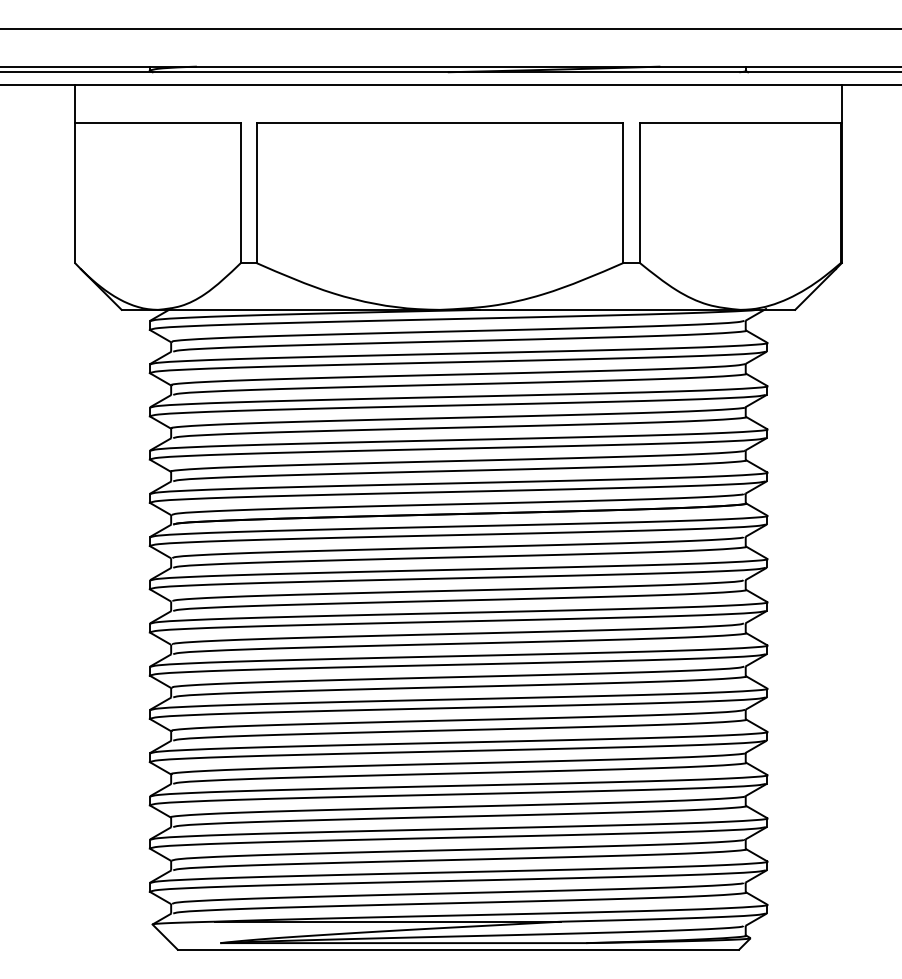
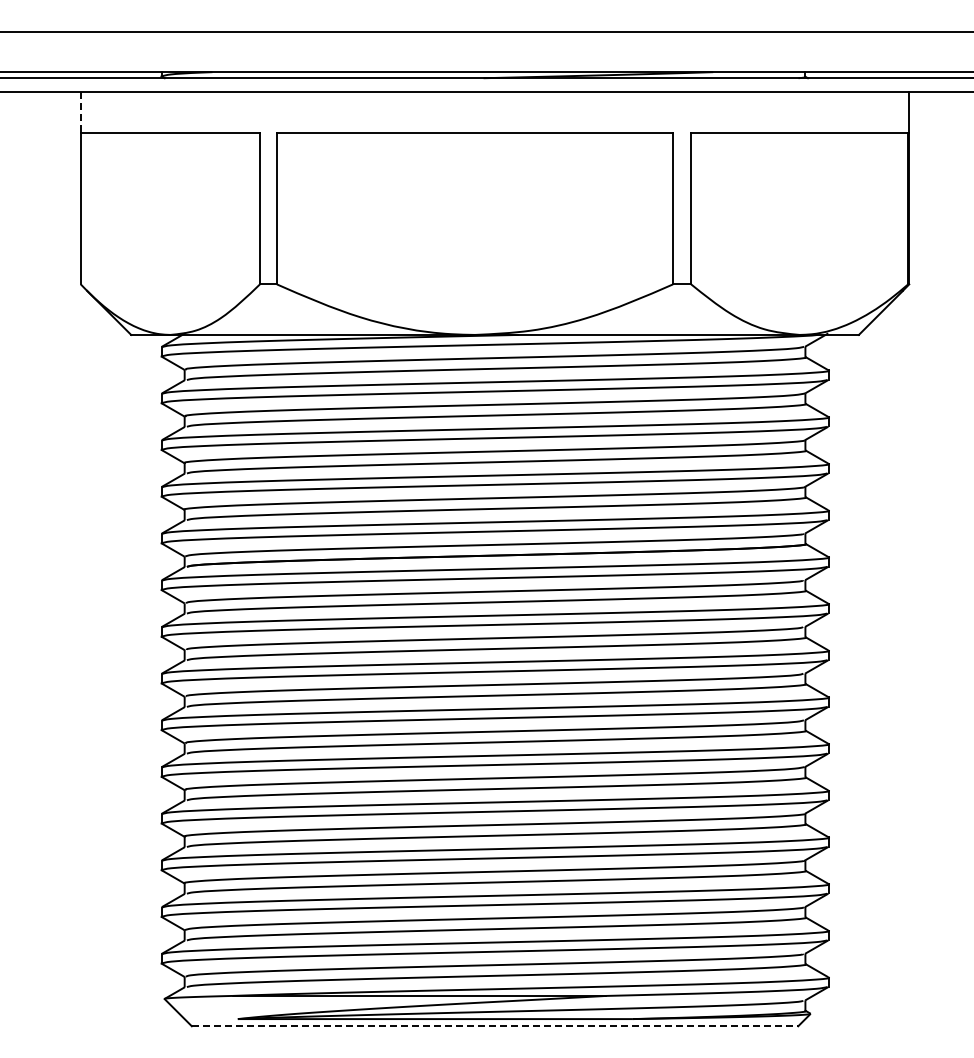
line: (74, 104) -> (80, 113), solid -> dashed
line: (458, 949) -> (495, 1026), solid -> dashed

